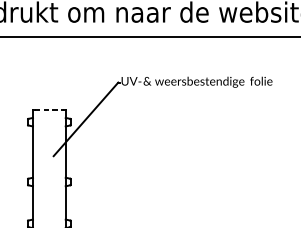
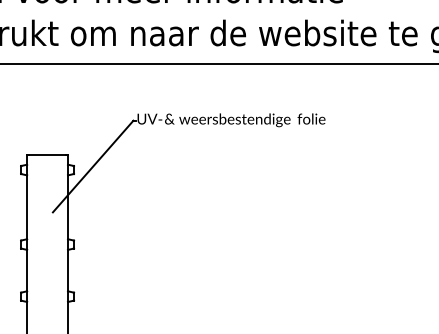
line: (50, 110) -> (48, 155), dashed -> solid

